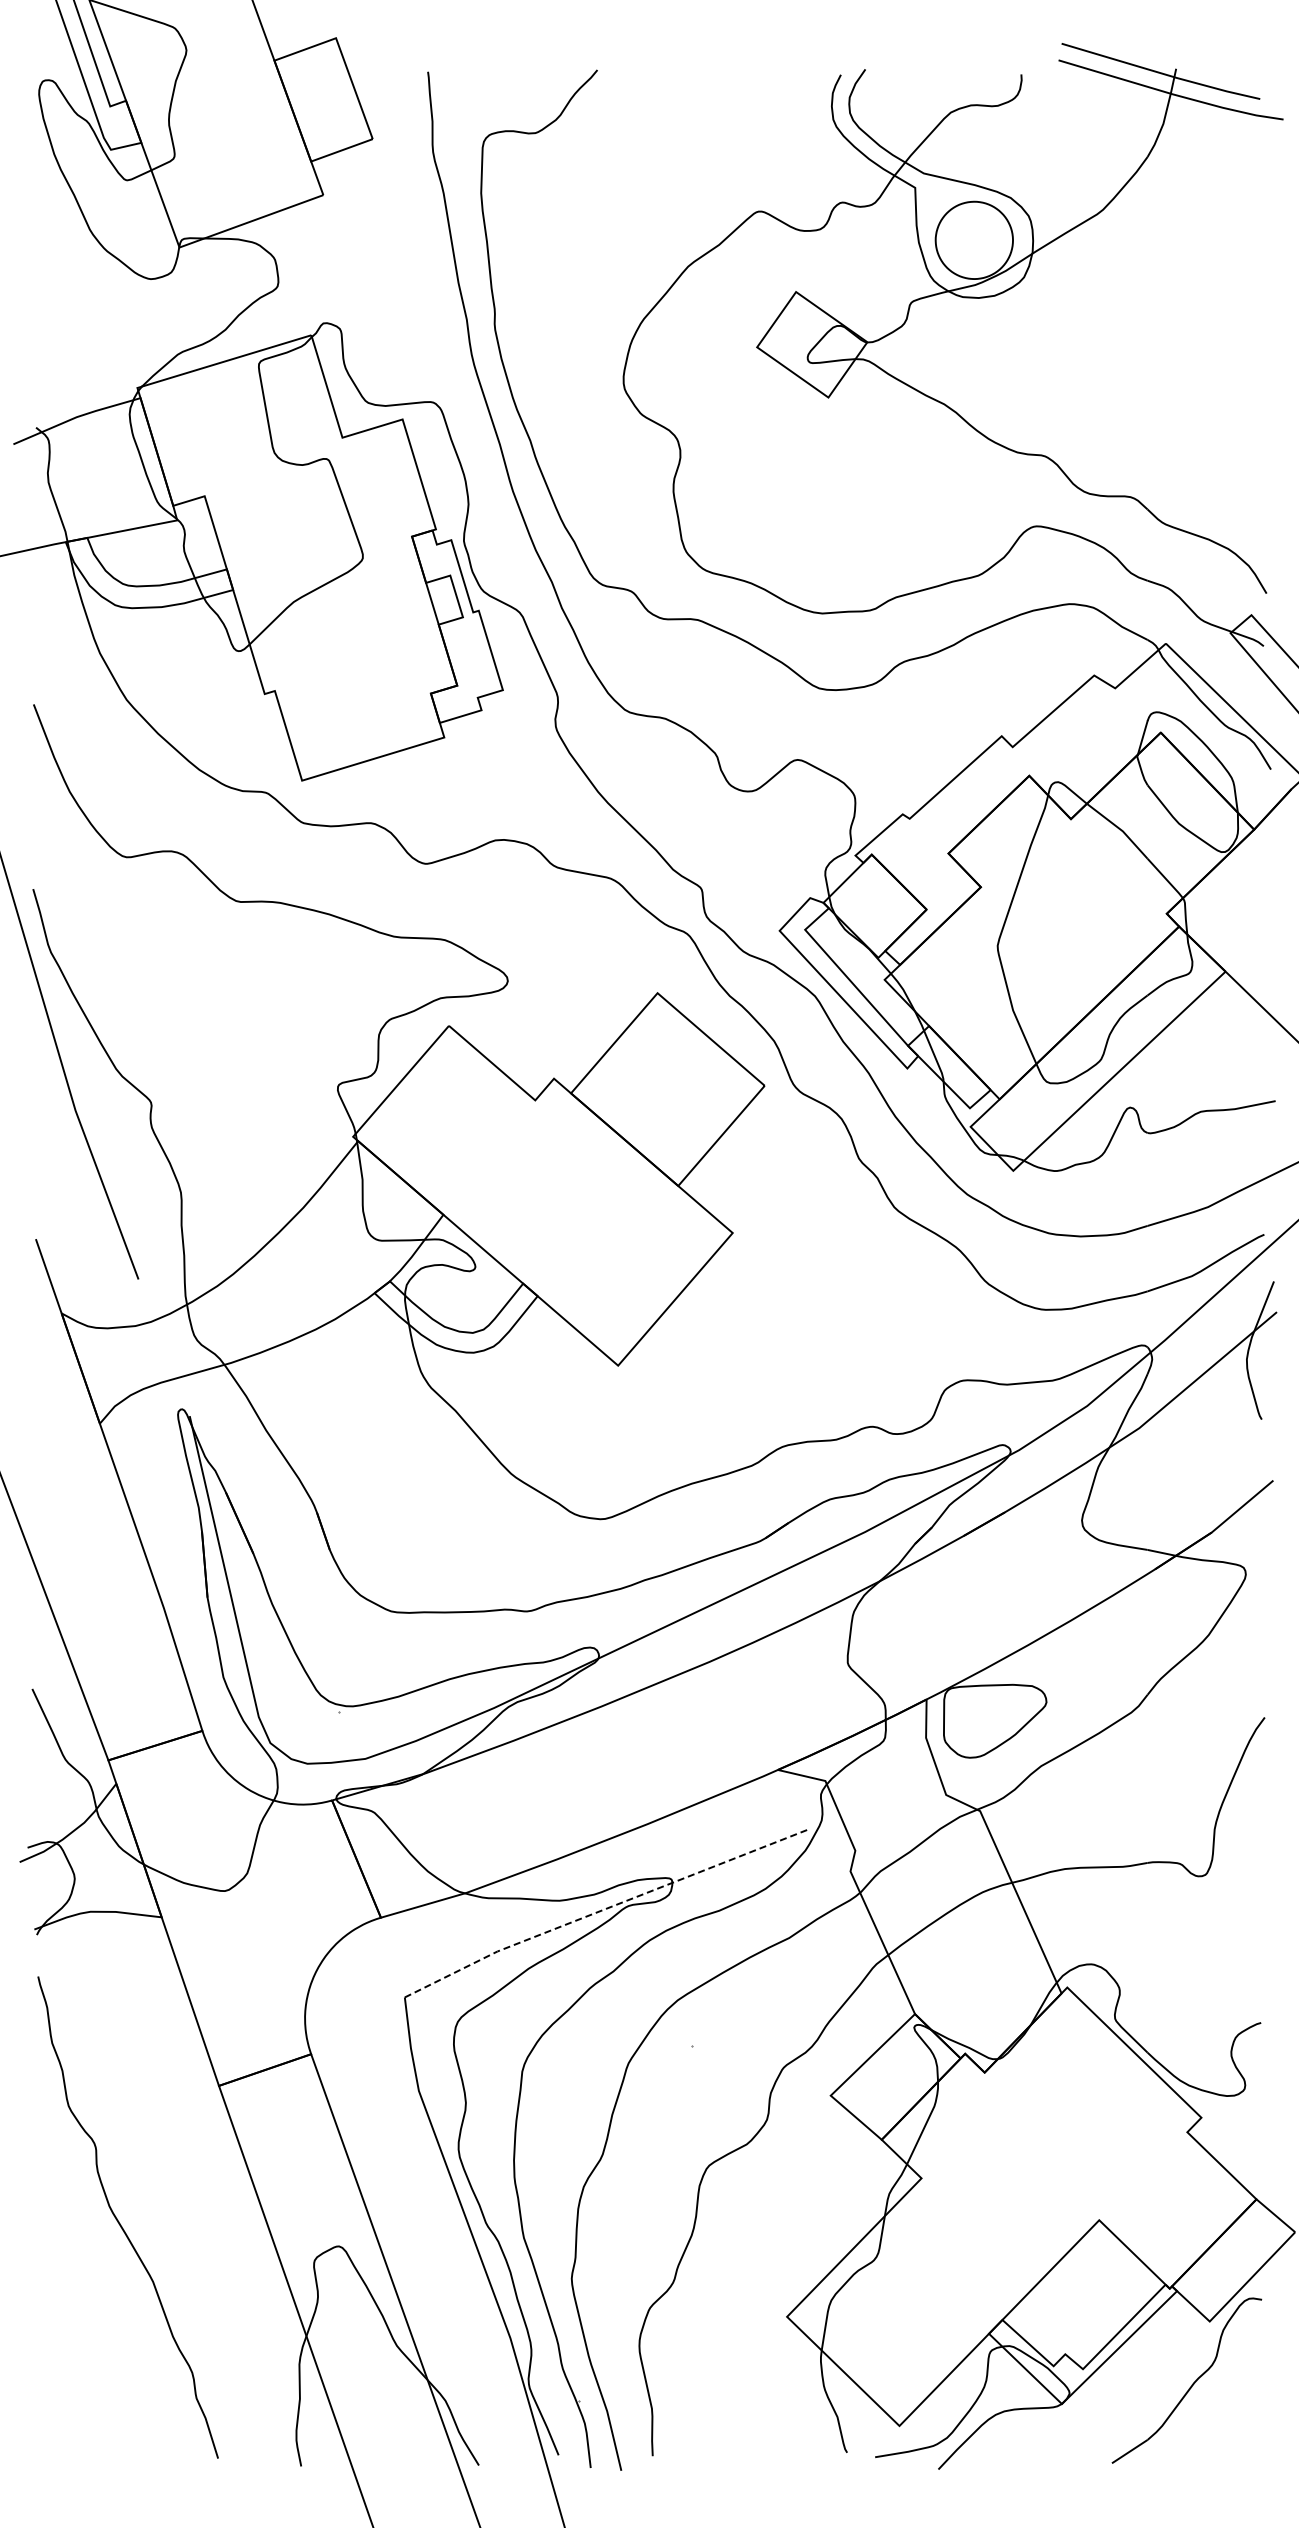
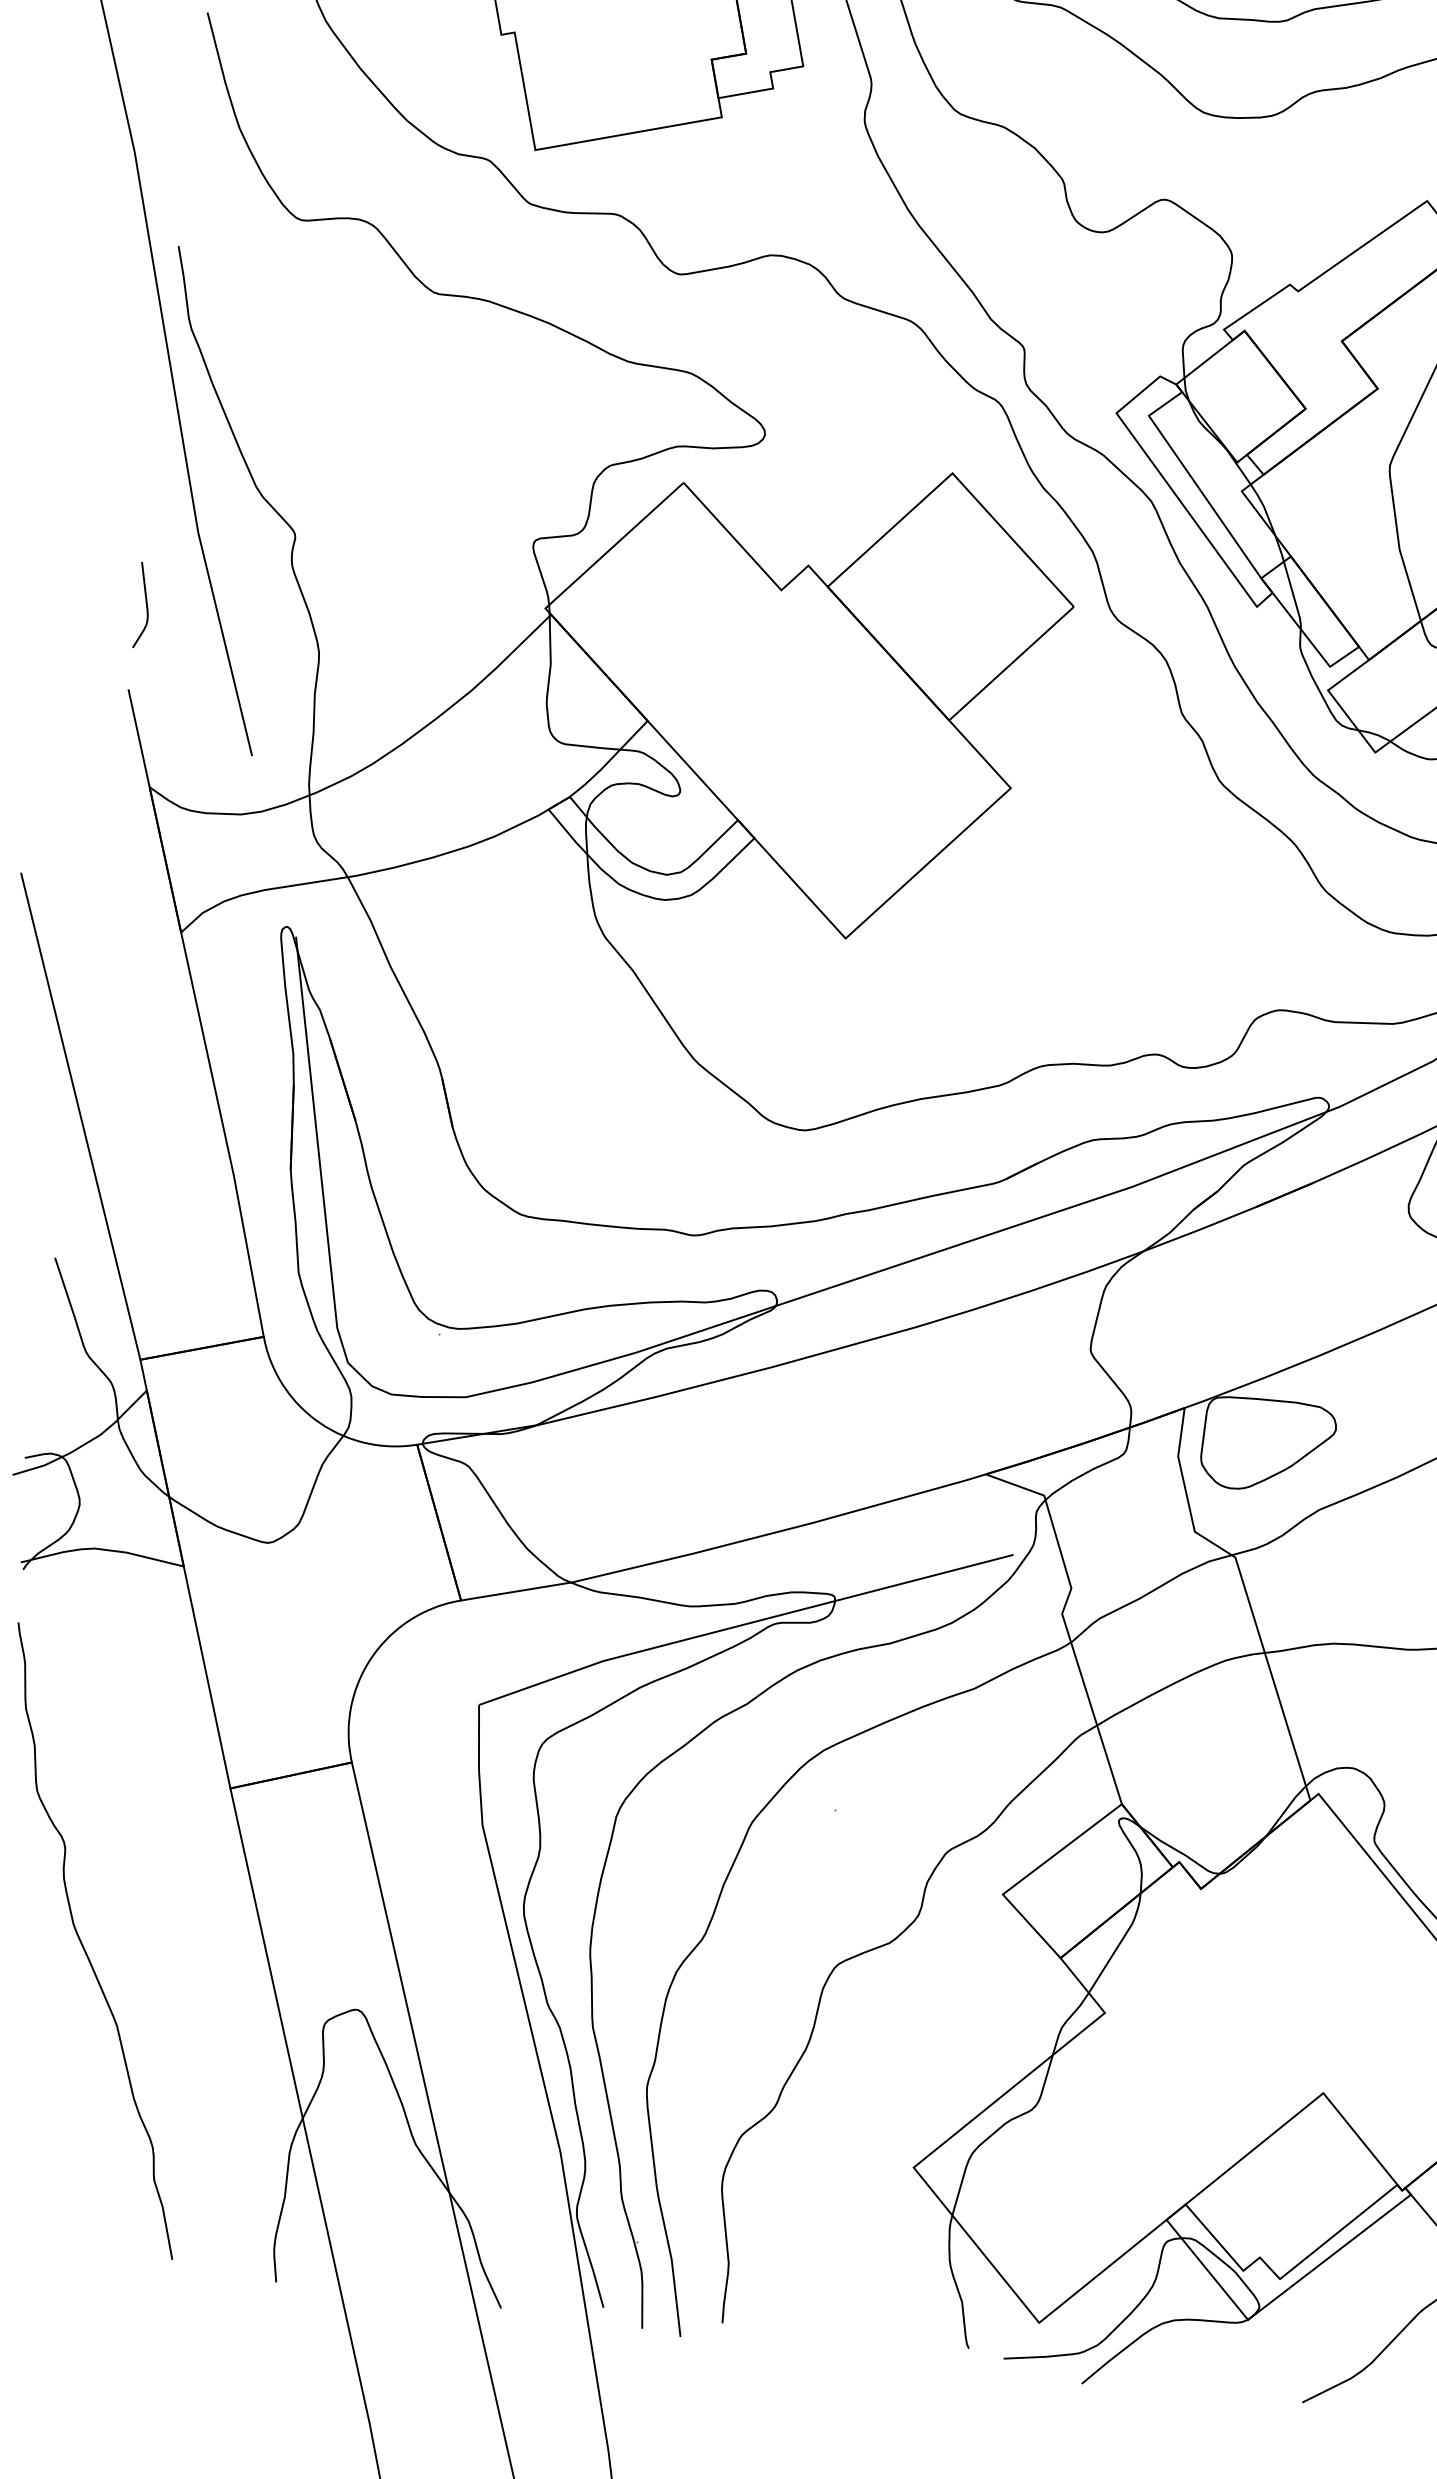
curve: (41, 1172) -> (145, 605), added
line: (603, 1909) -> (743, 1624), dashed -> solid

